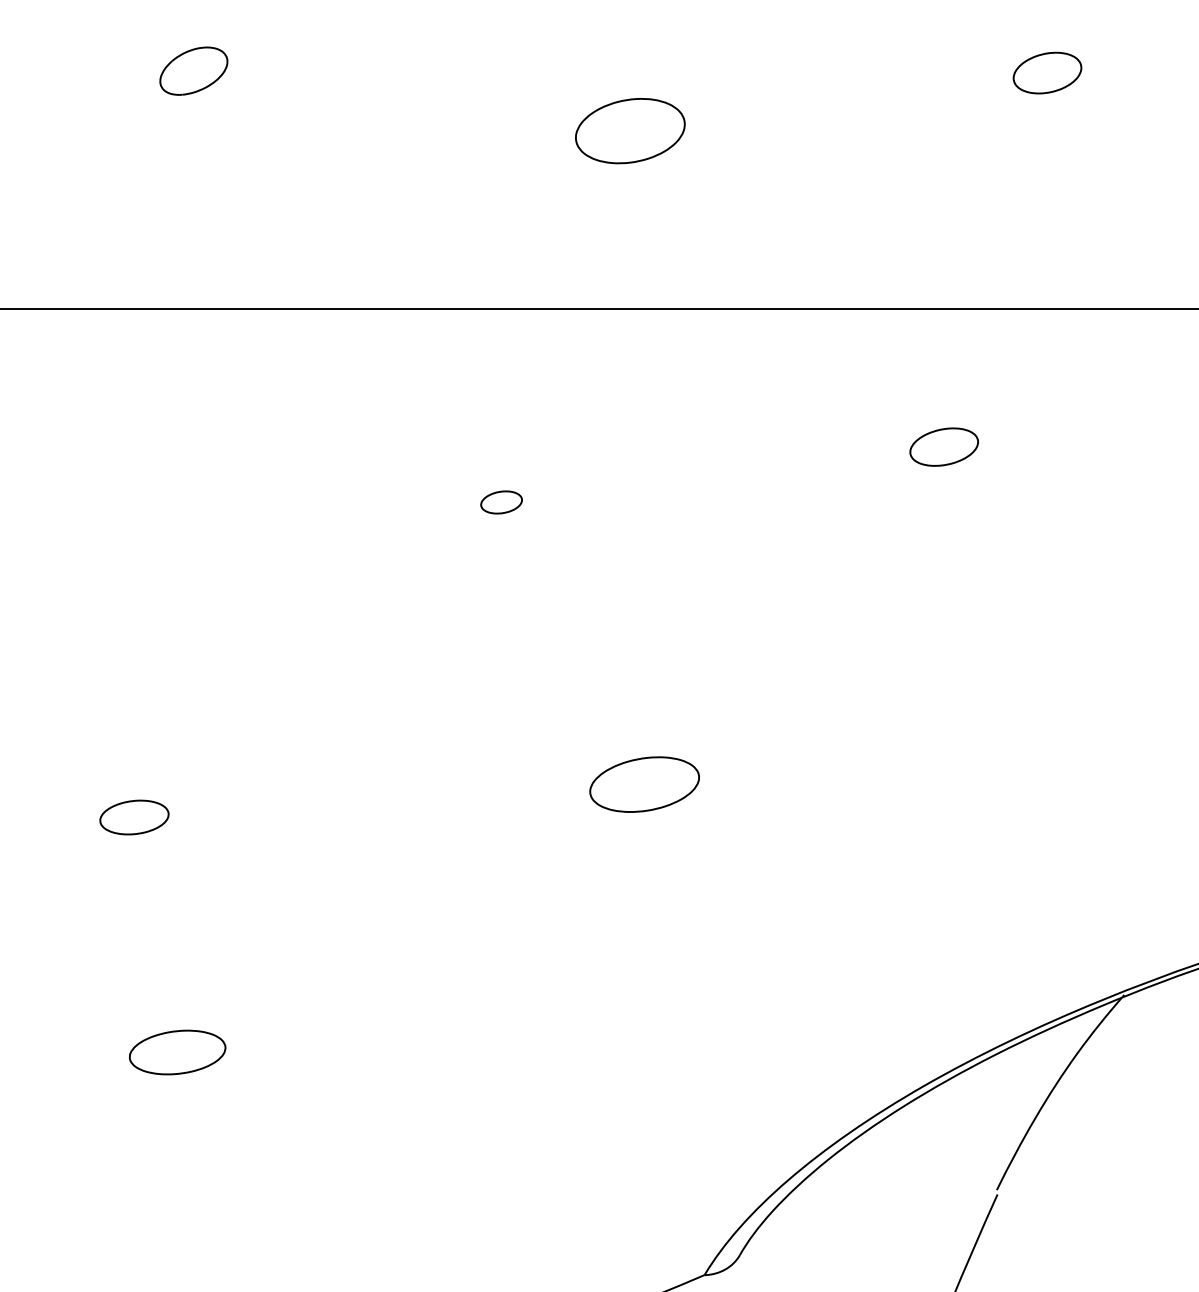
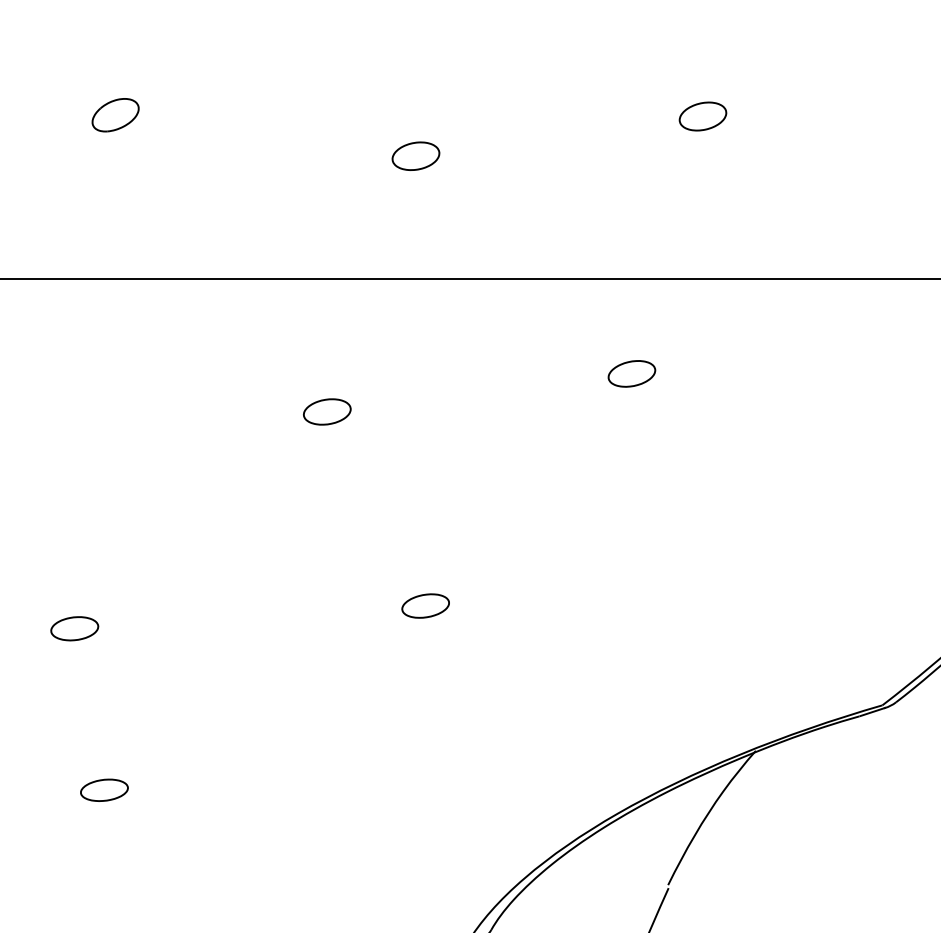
part: (629, 129) -> (415, 155), size x0.62
part: (501, 501) -> (327, 411), size x1.67
part: (644, 783) -> (425, 605), size x0.62
part: (177, 1051) -> (104, 789), size x0.71

